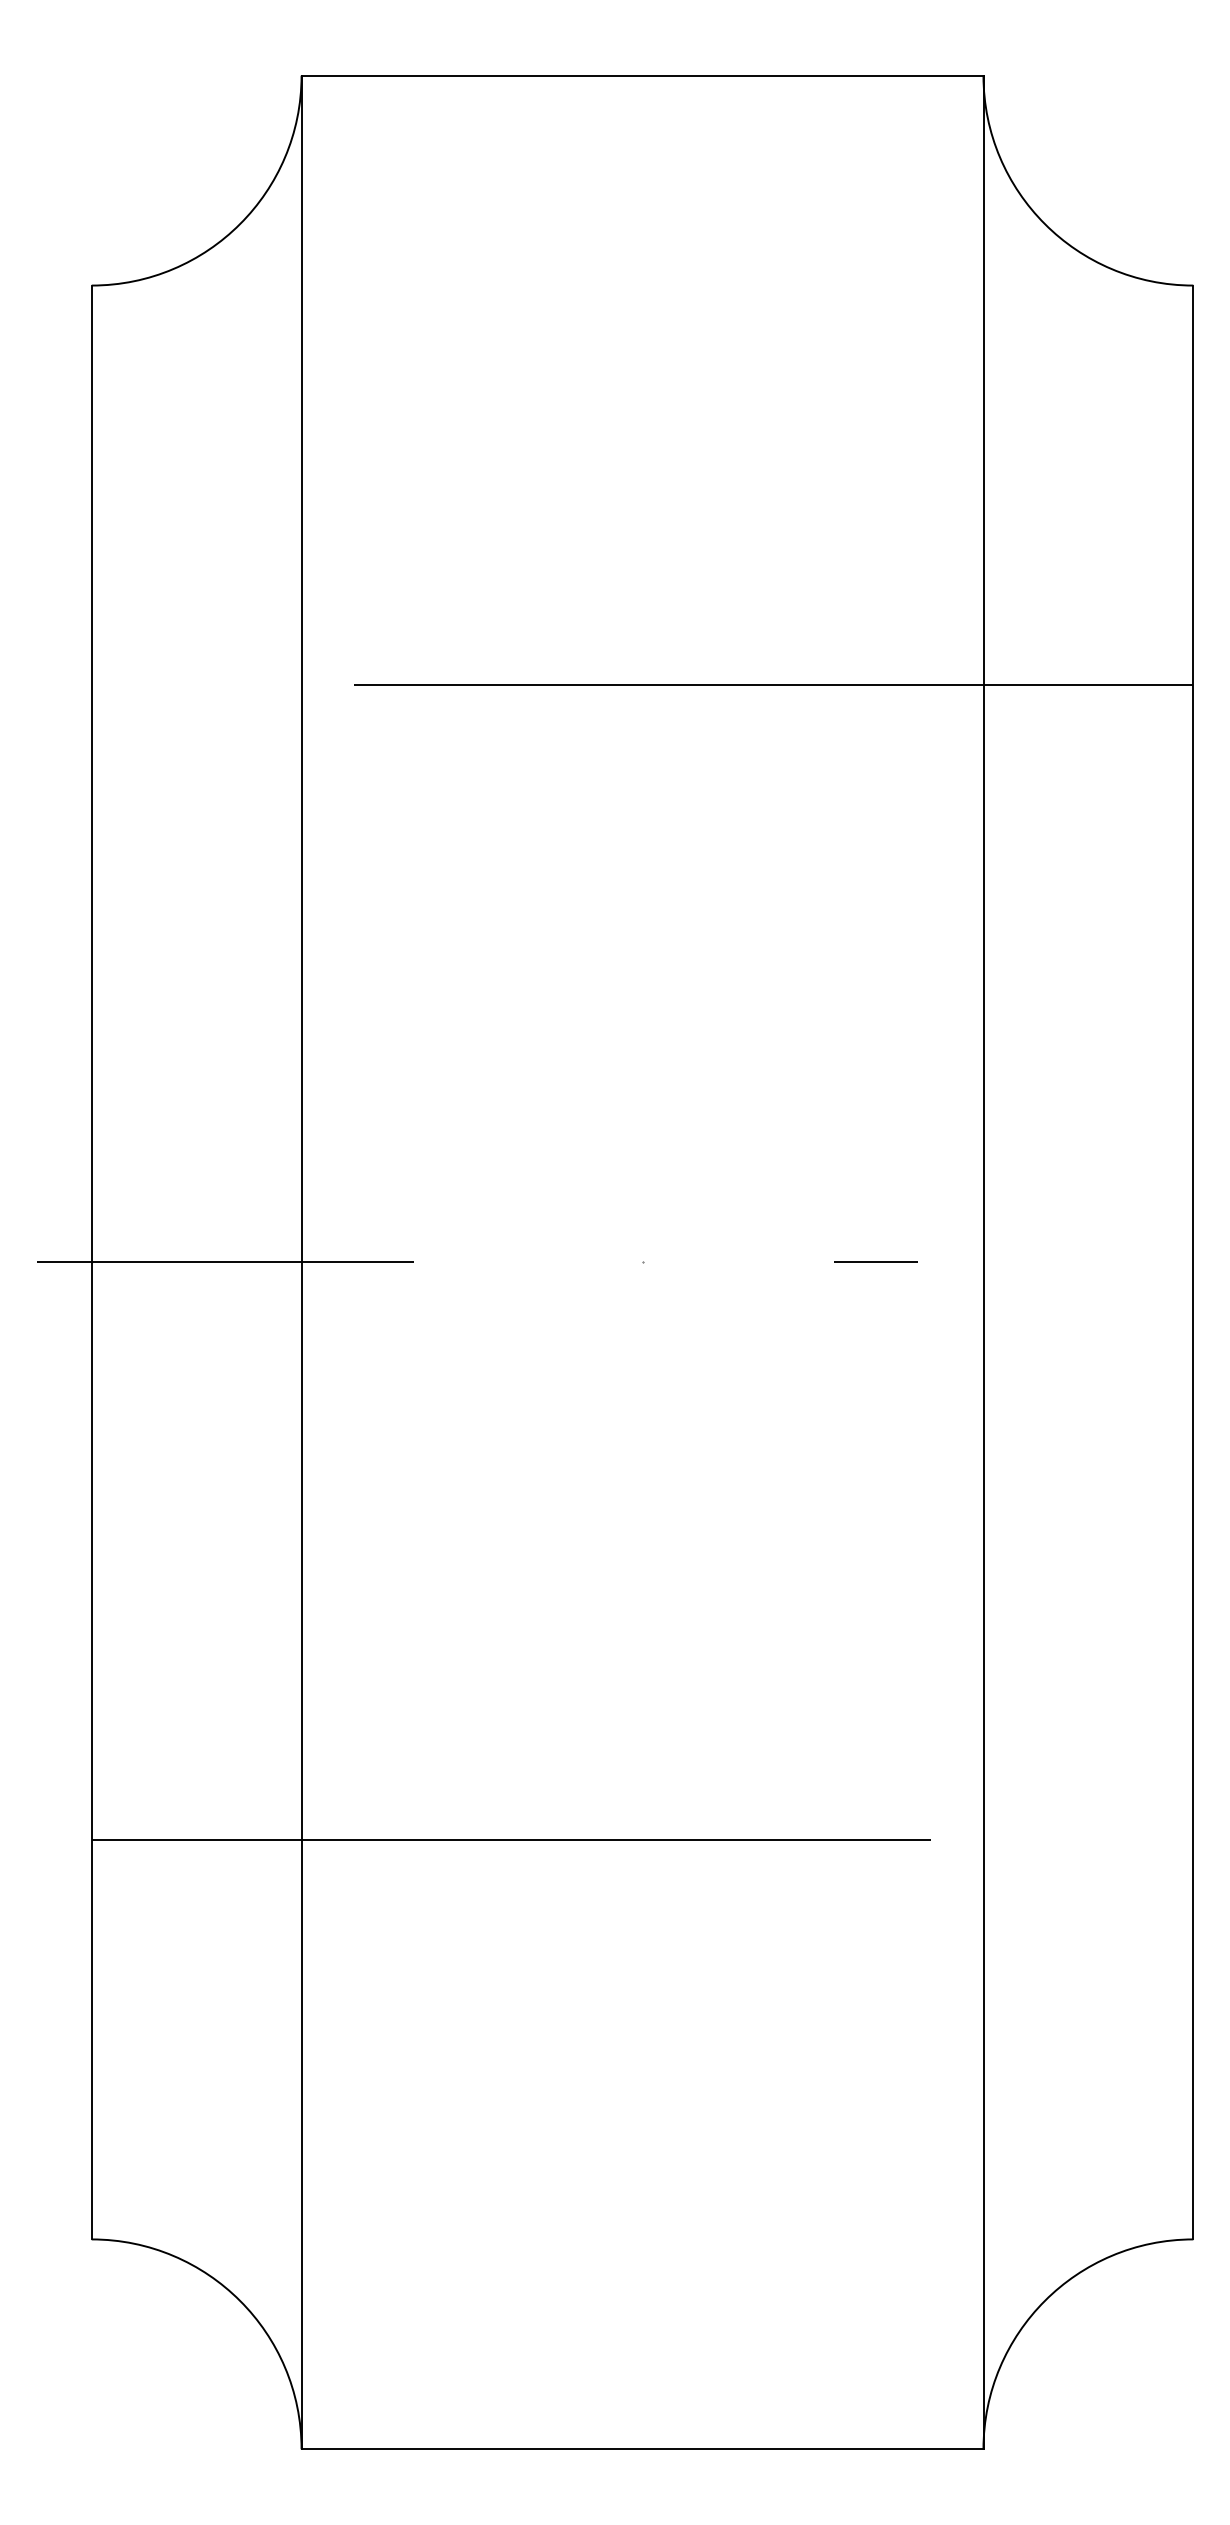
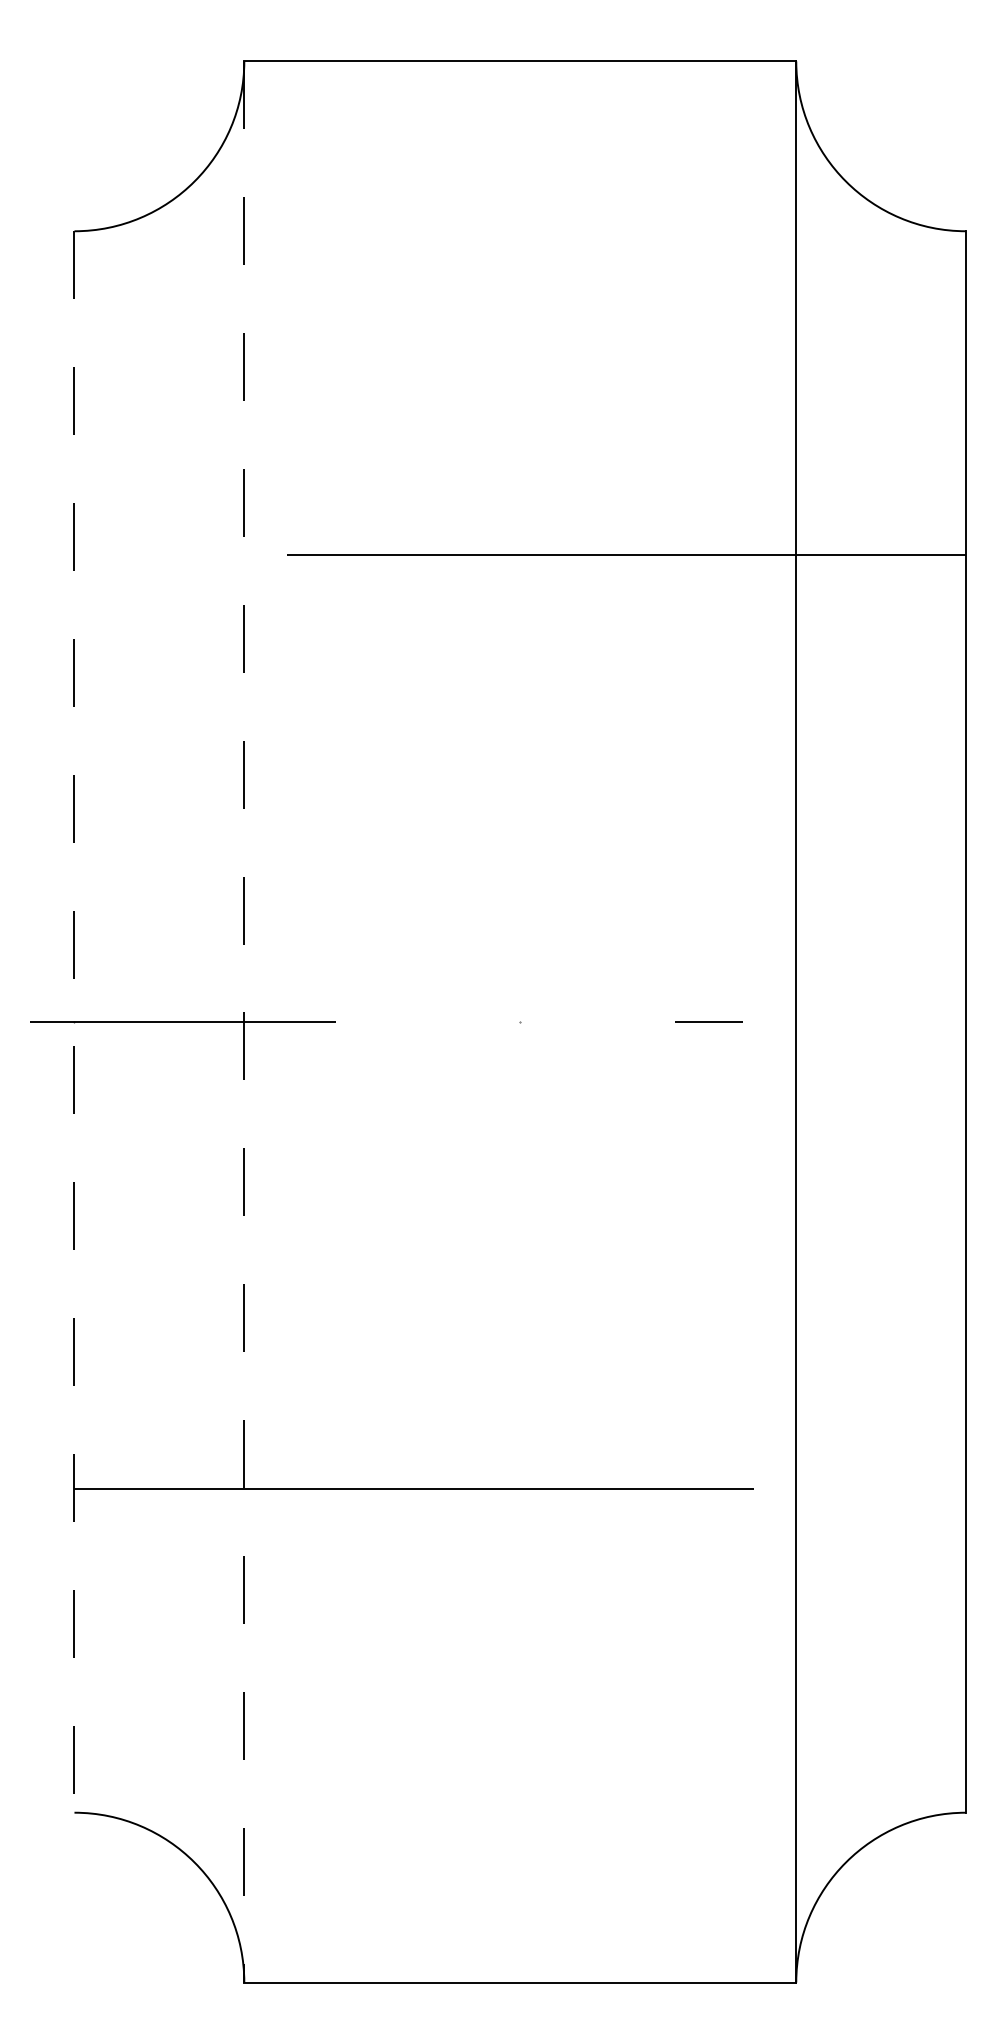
line: (91, 1262) -> (74, 1022), solid -> dashed
line: (301, 1262) -> (244, 1022), solid -> dashed

